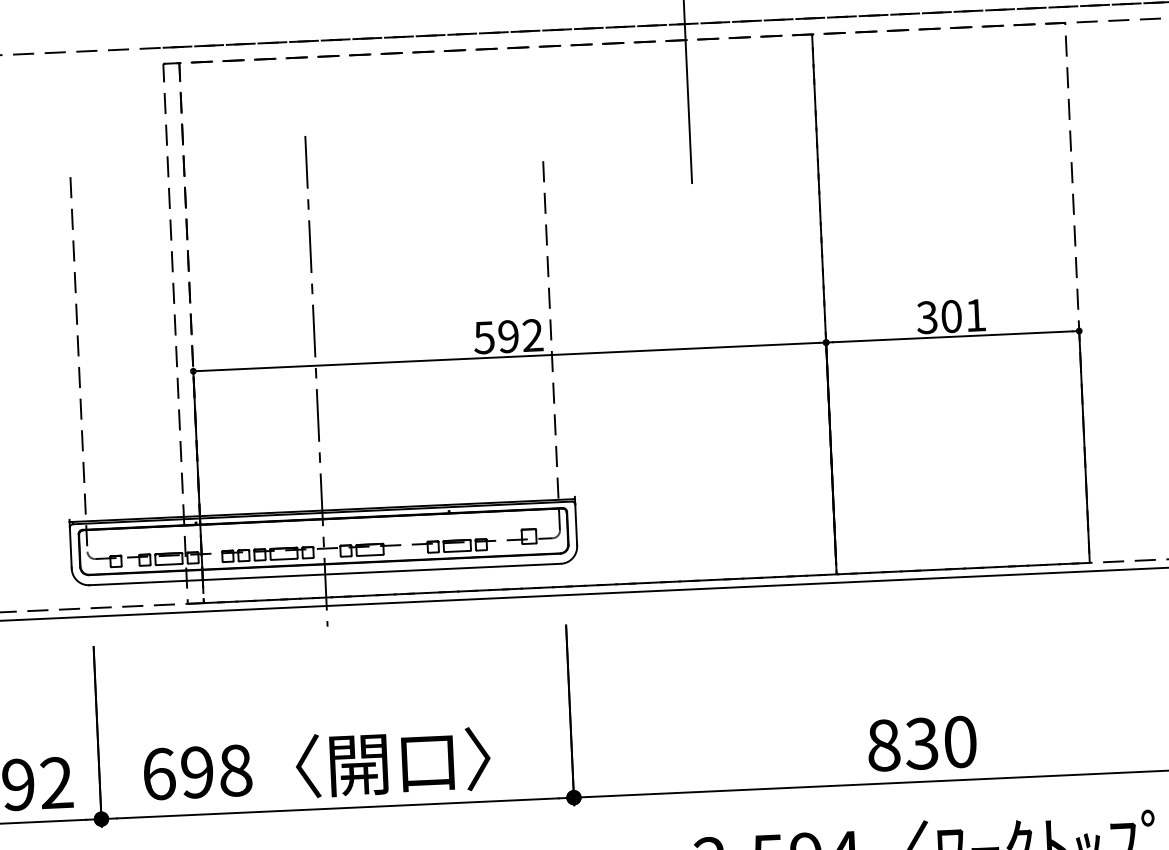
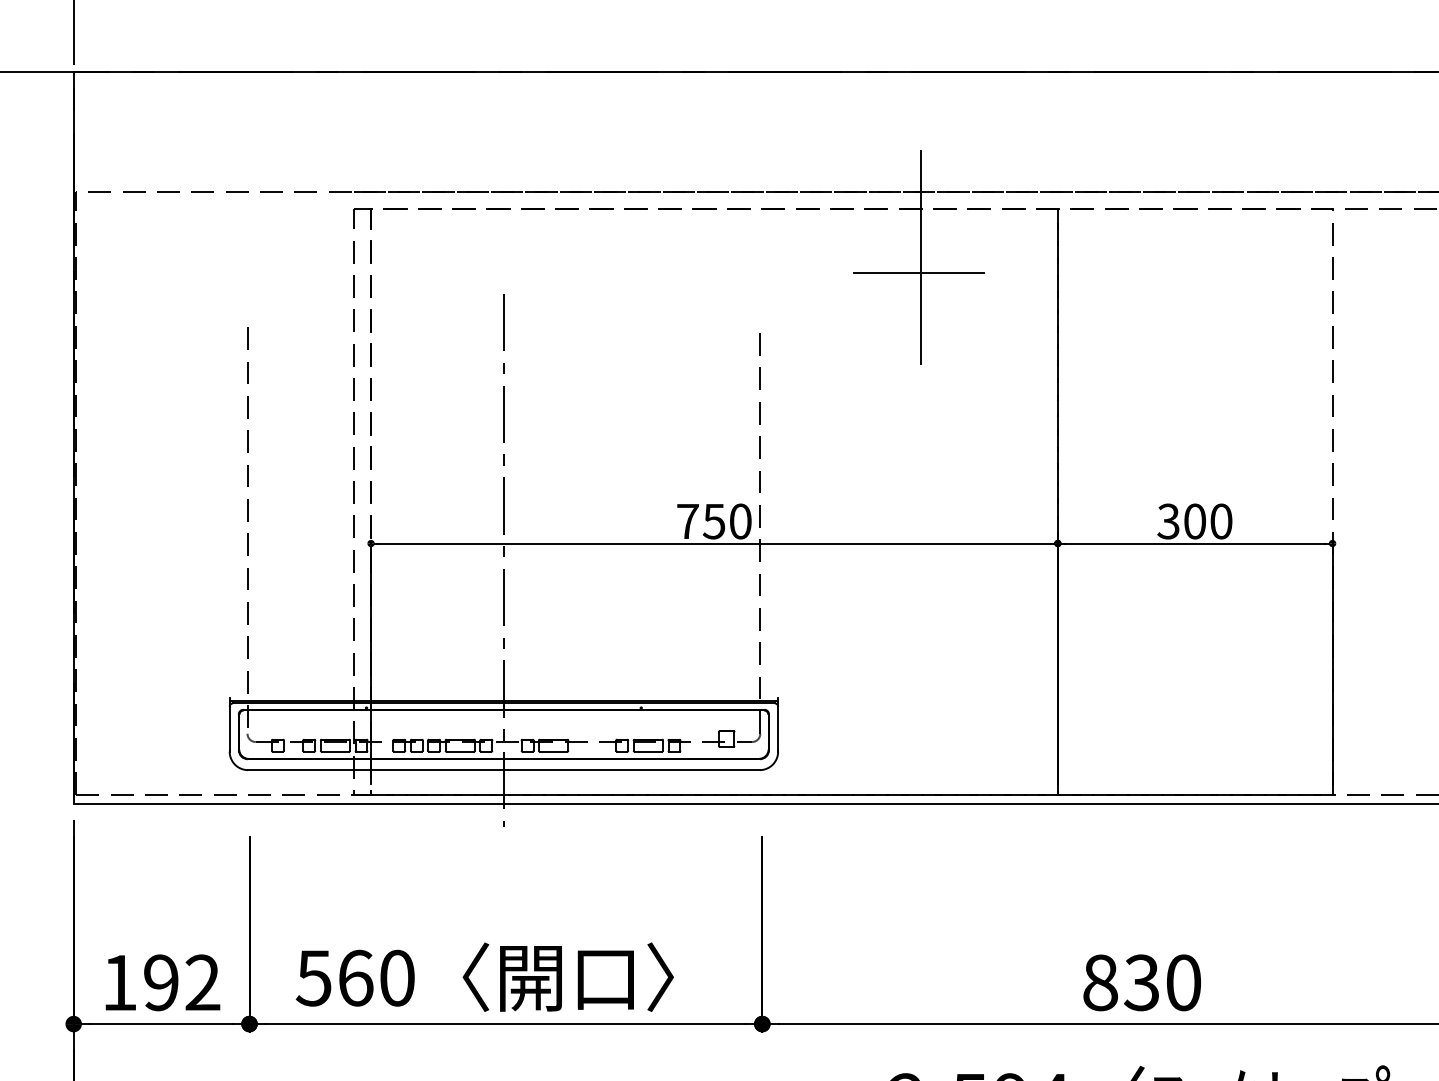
line: (686, 99) -> (918, 273), added
text: (975, 315) -> (1221, 521), 301 -> 300
text: (507, 336) -> (713, 521), 592 -> 750
text: (196, 771) -> (354, 977), 698 -> 560

